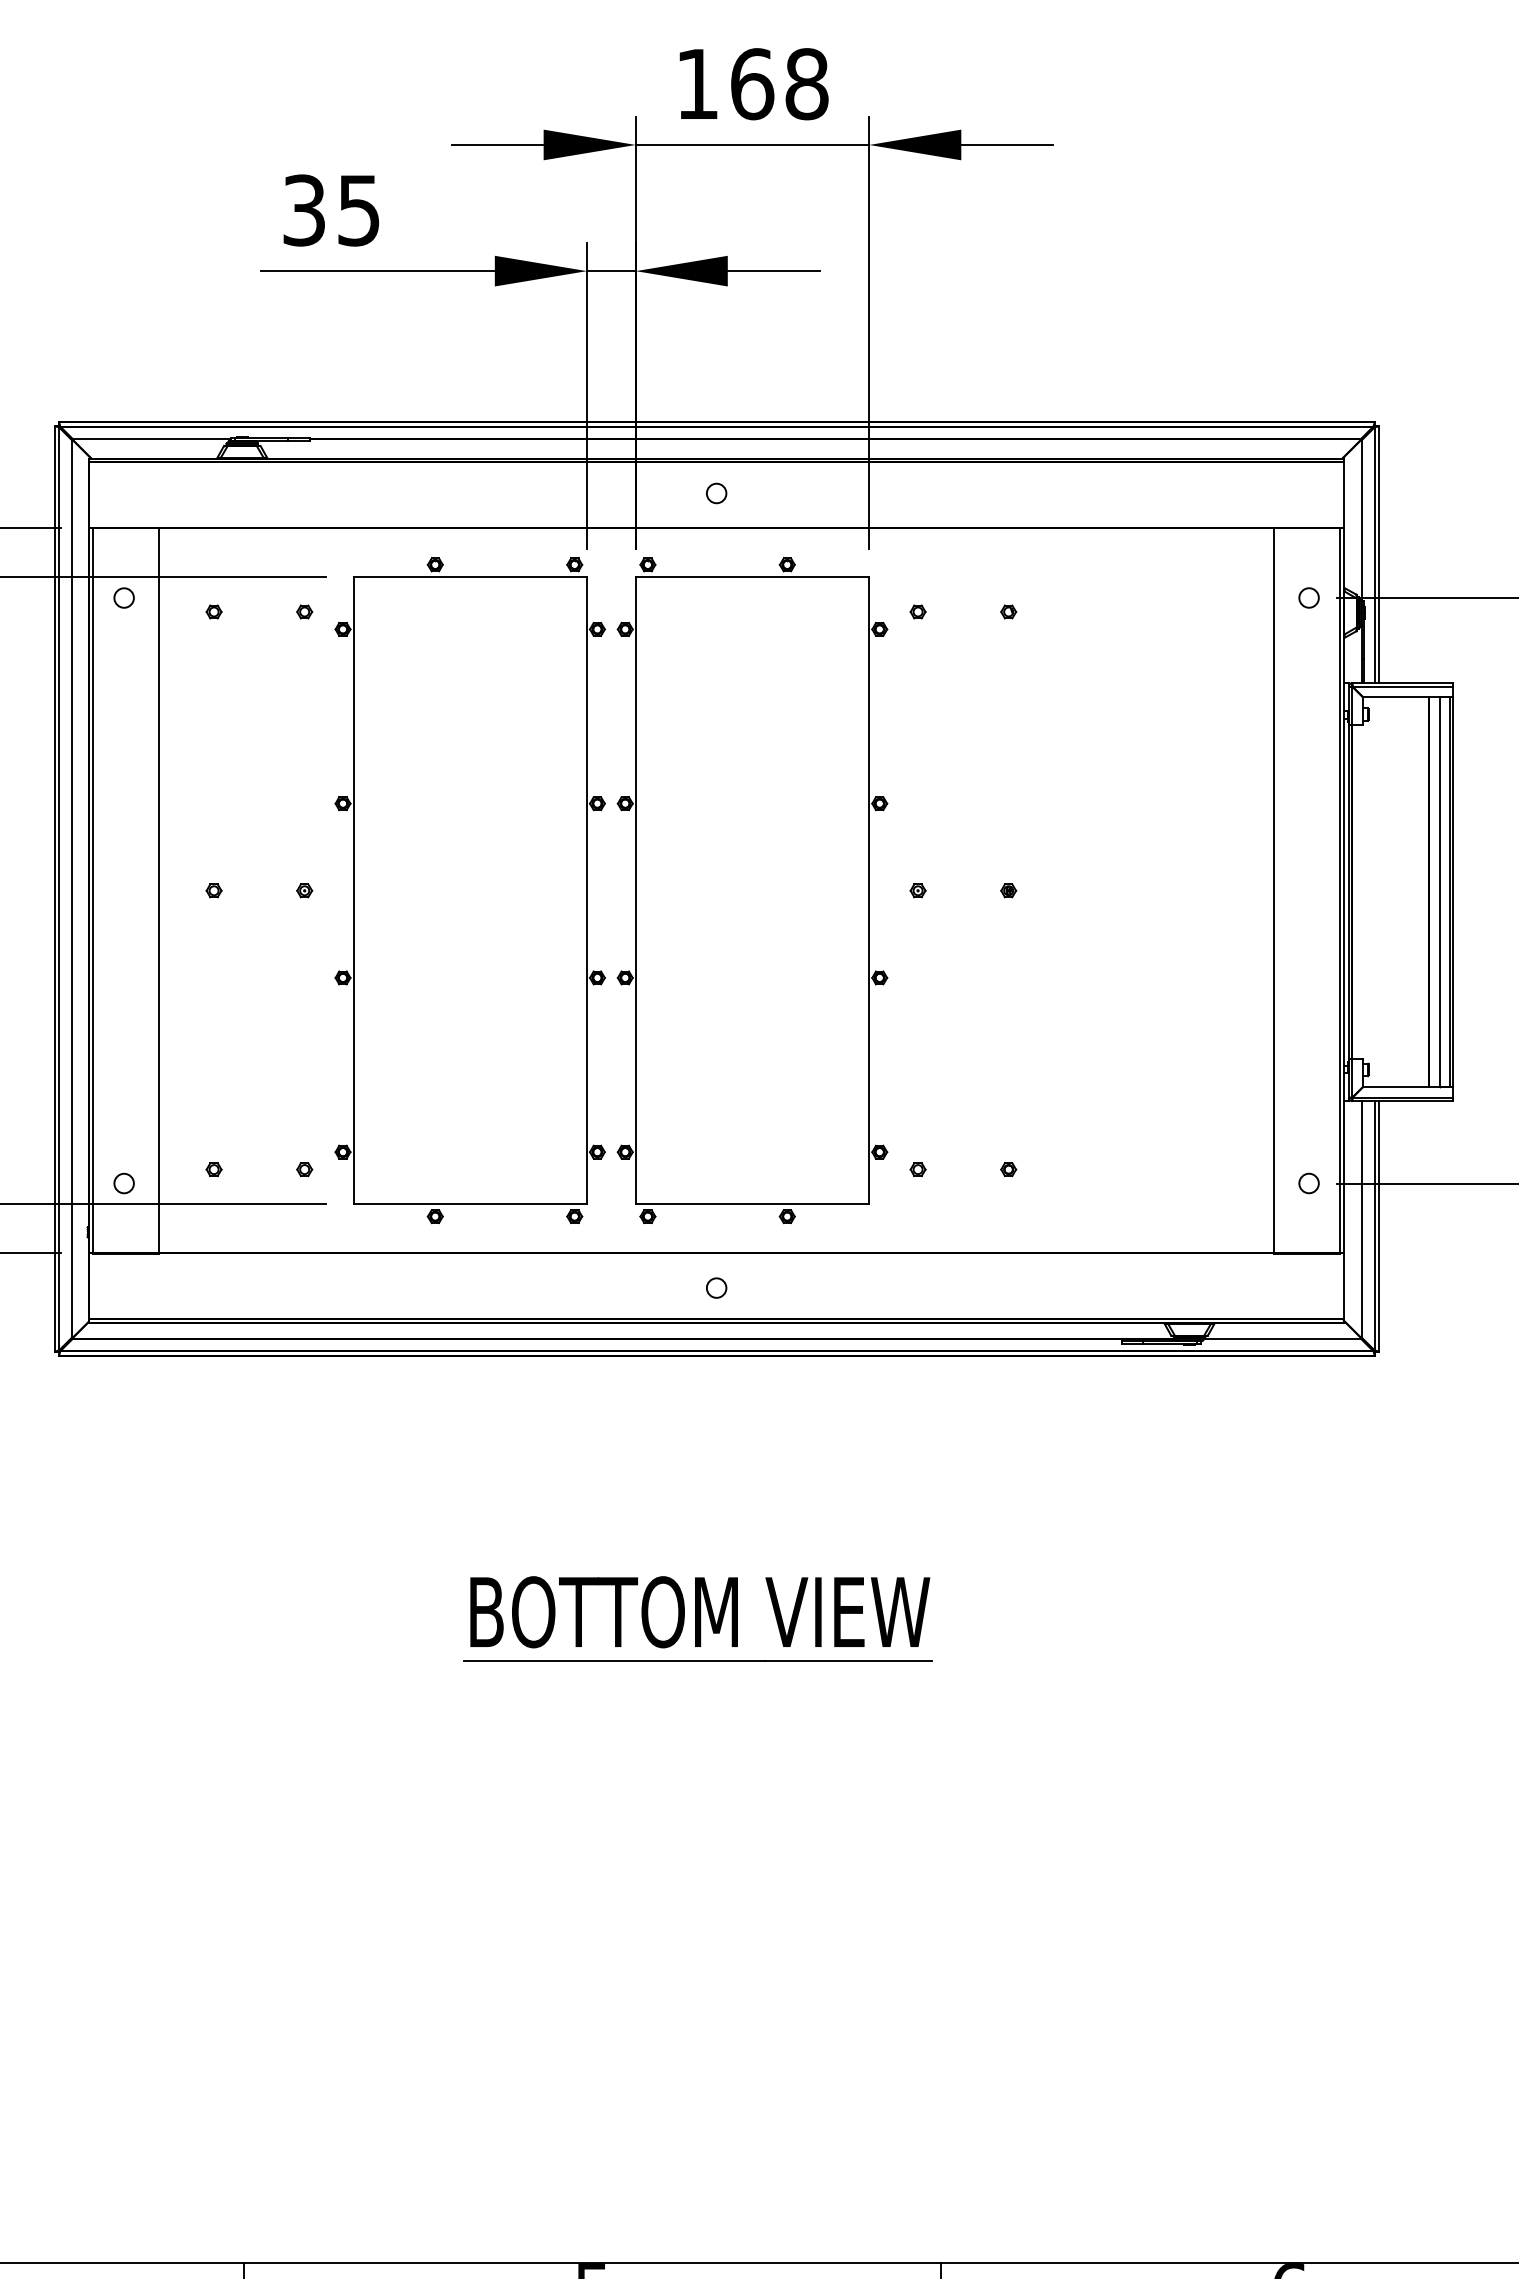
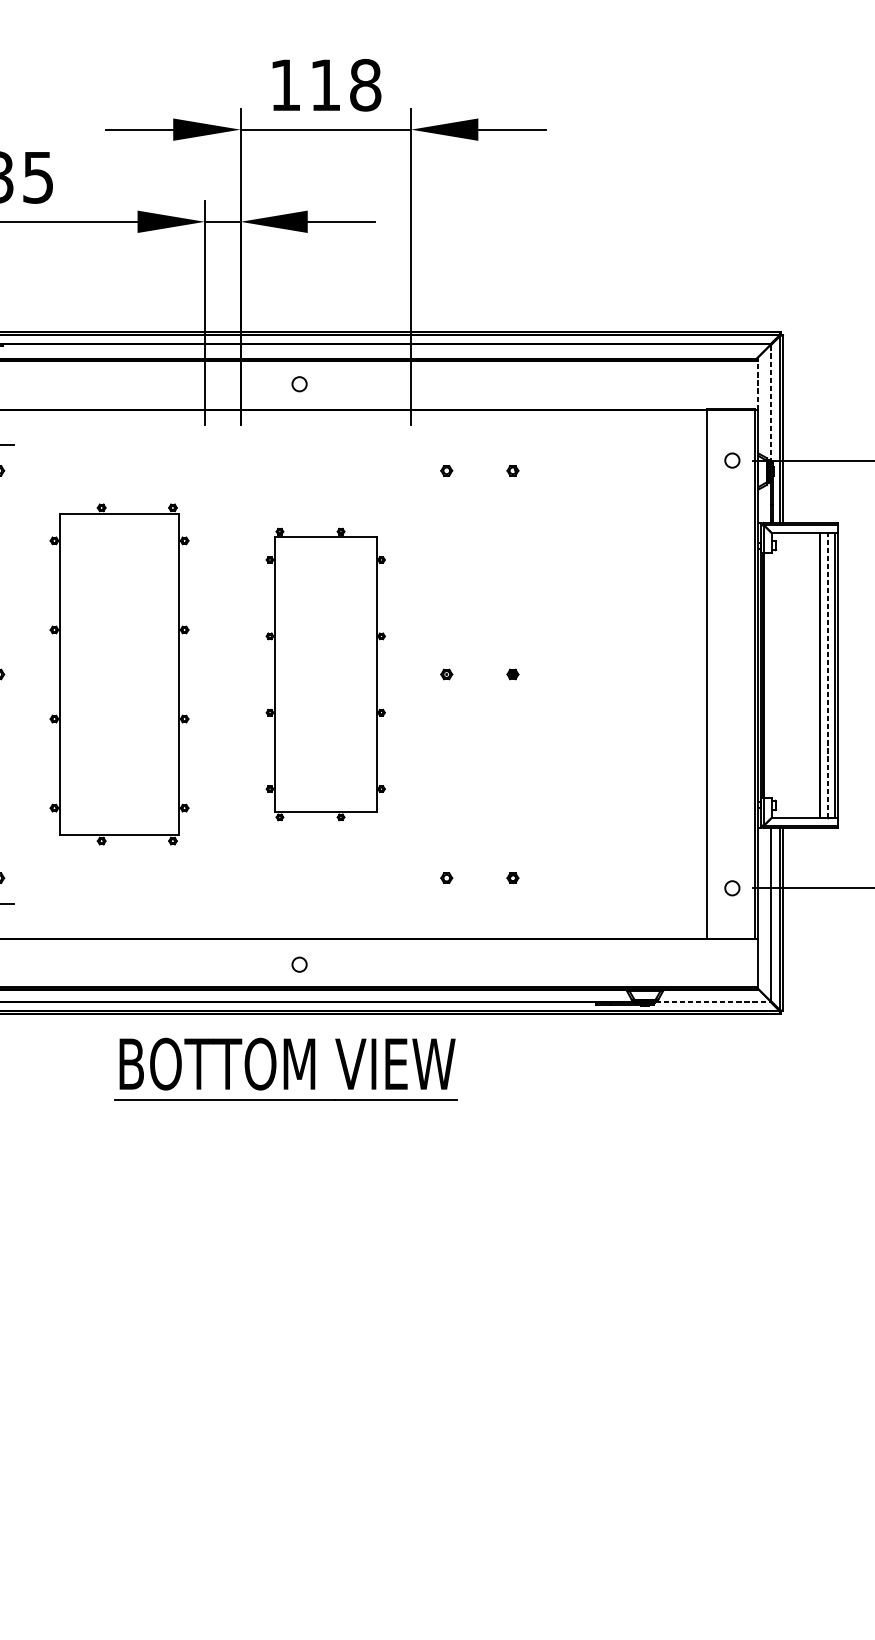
text: (752, 84) -> (325, 85), 168 -> 118
line: (1343, 494) -> (757, 384), solid -> dashed
line: (1362, 520) -> (771, 403), solid -> dashed
part: (469, 890) -> (119, 674), size x0.7
part: (752, 890) -> (325, 674), size x0.6
line: (1439, 892) -> (827, 675), solid -> dashed
line: (1283, 1338) -> (713, 1001), solid -> dashed
part: (697, 1618) -> (285, 1068), moved

